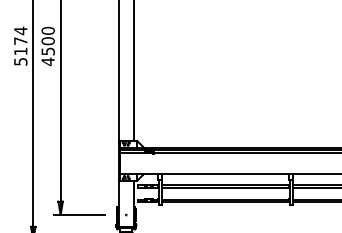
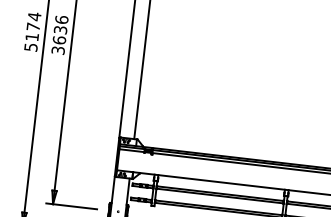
text: (47, 46) -> (59, 35), 4500 -> 3636

